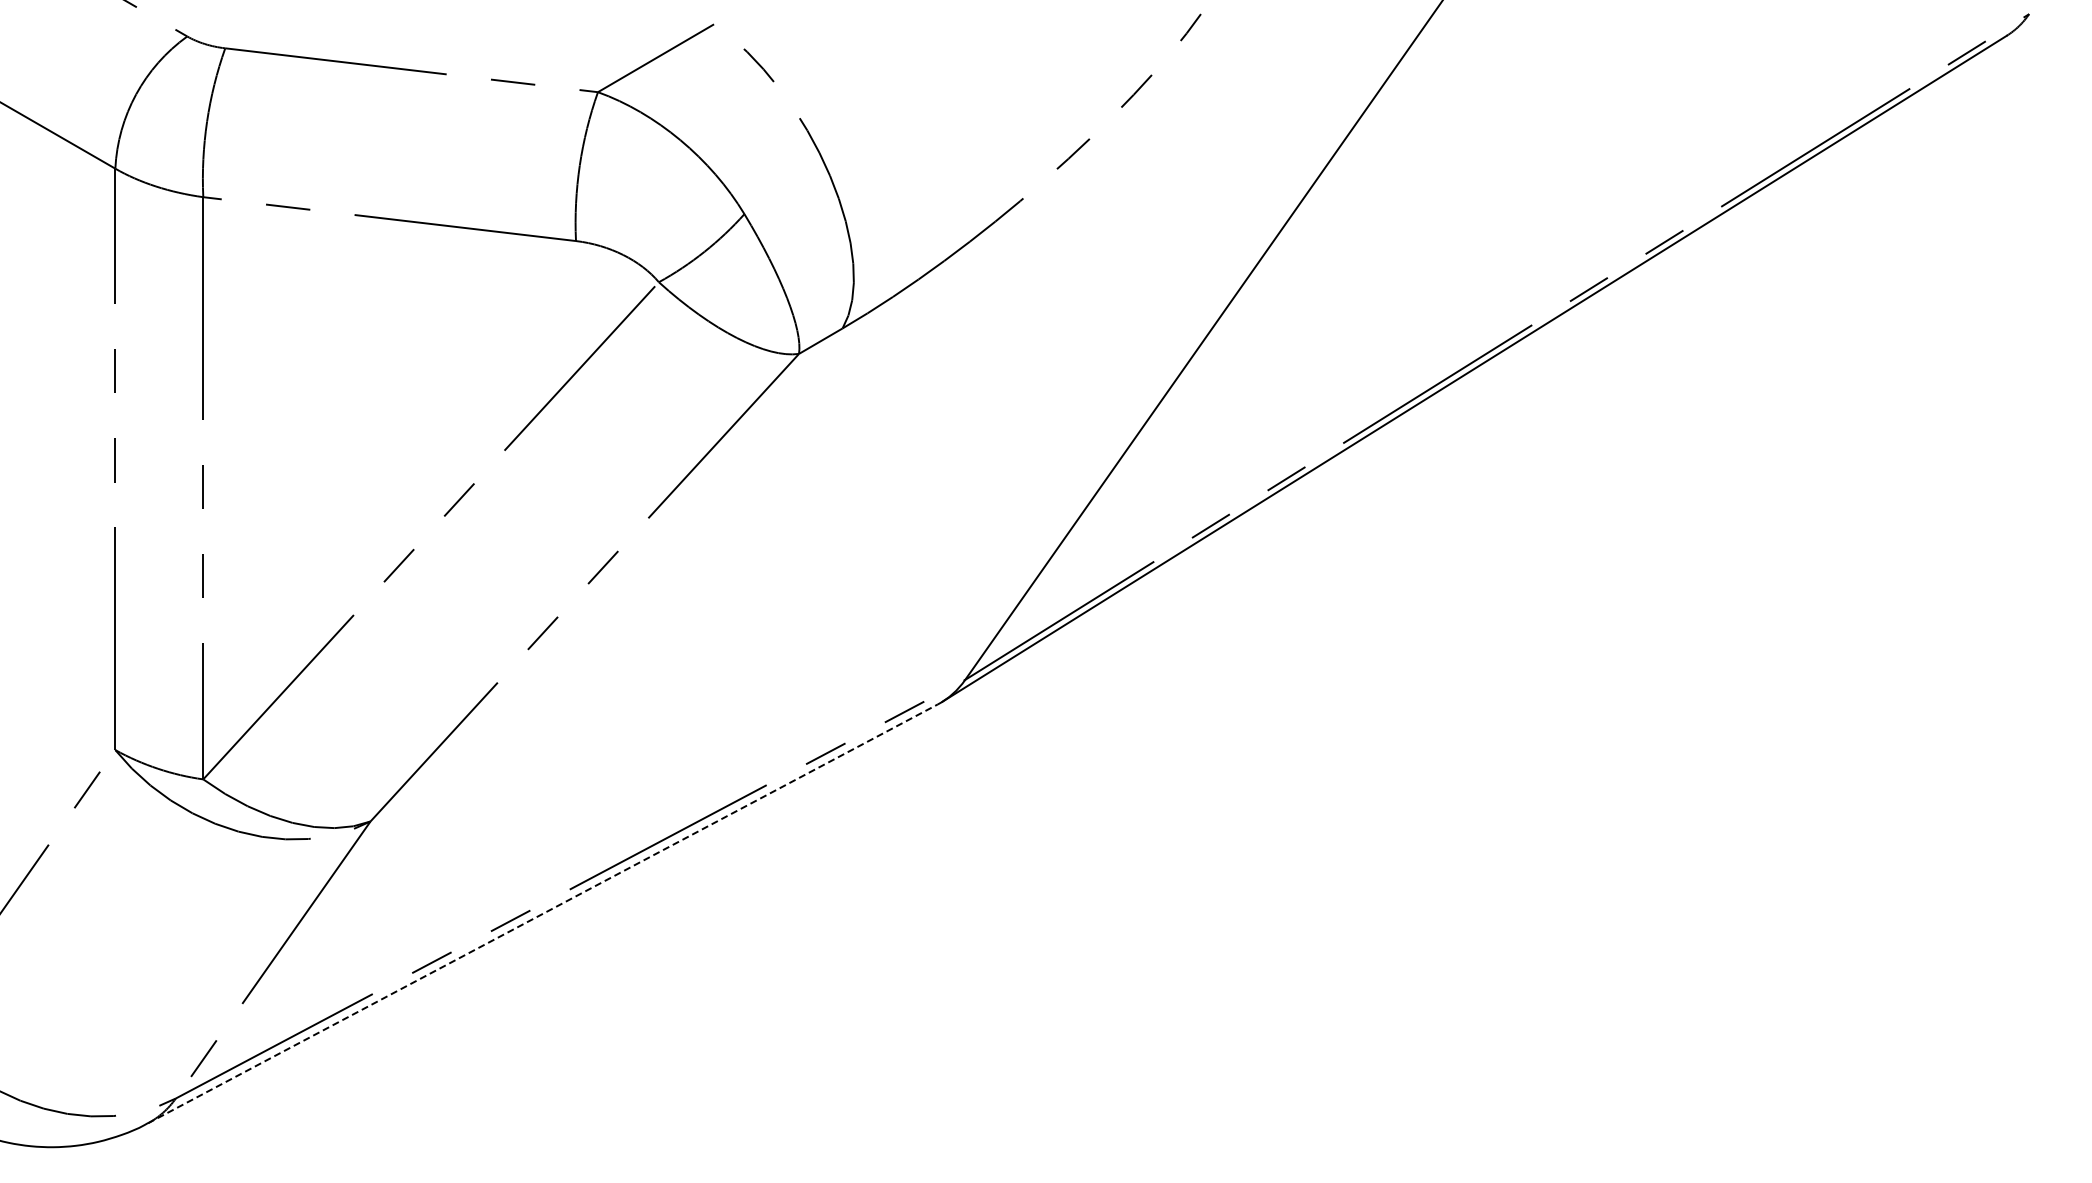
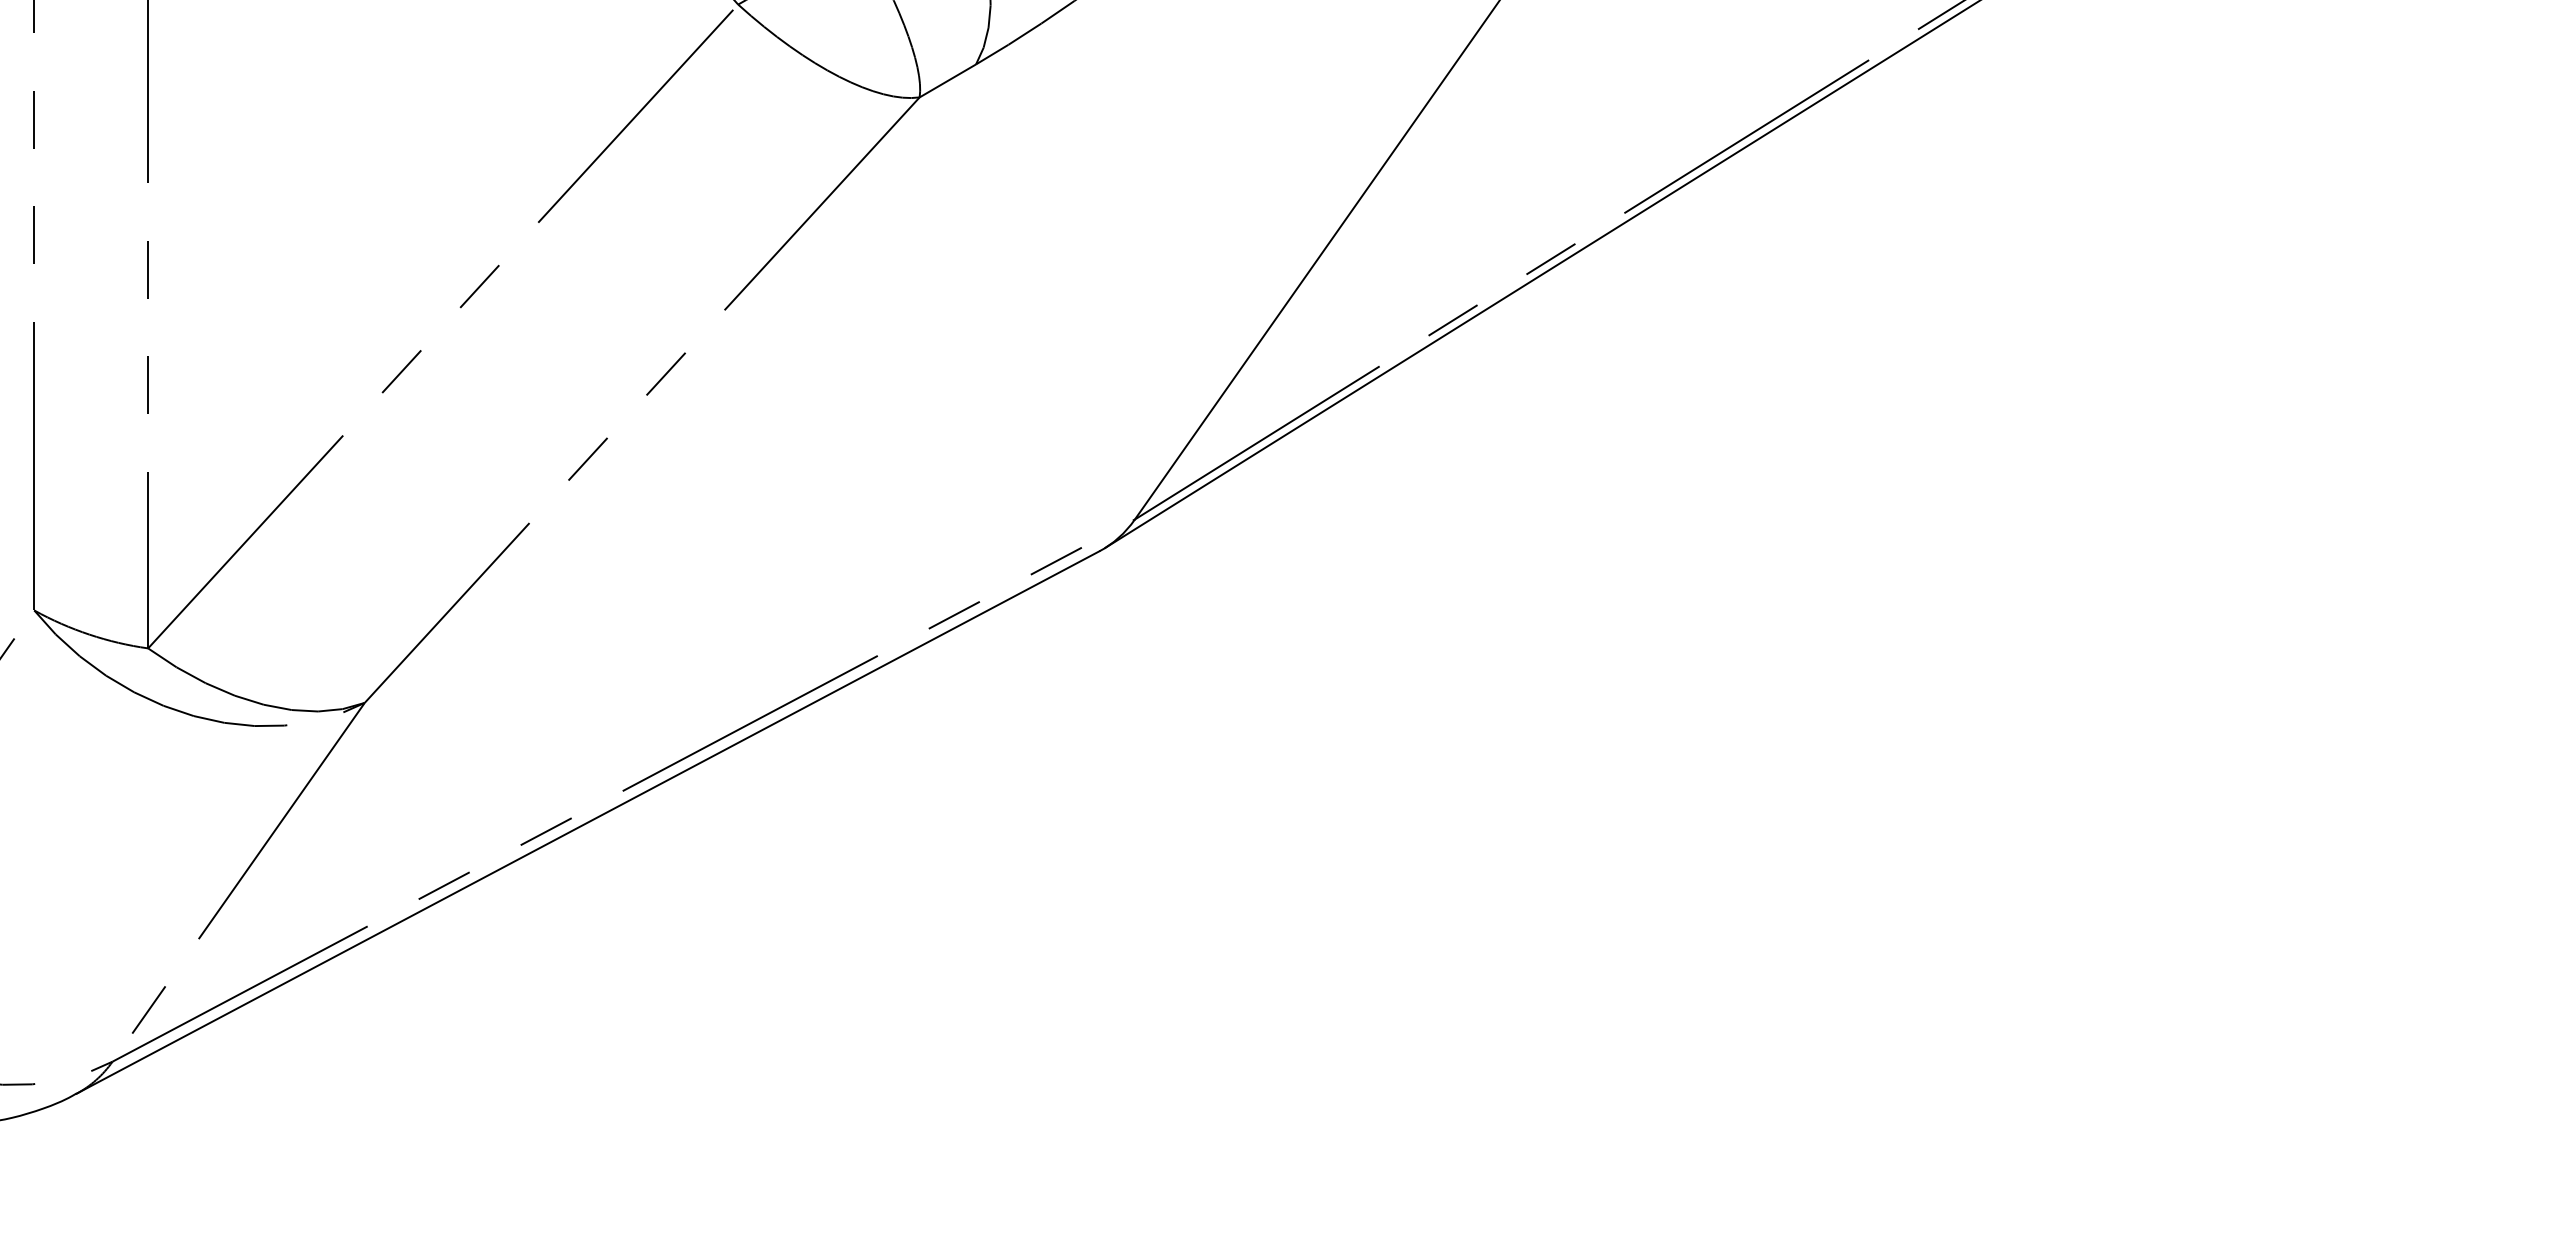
line: (543, 913) -> (588, 822), dashed -> solid

